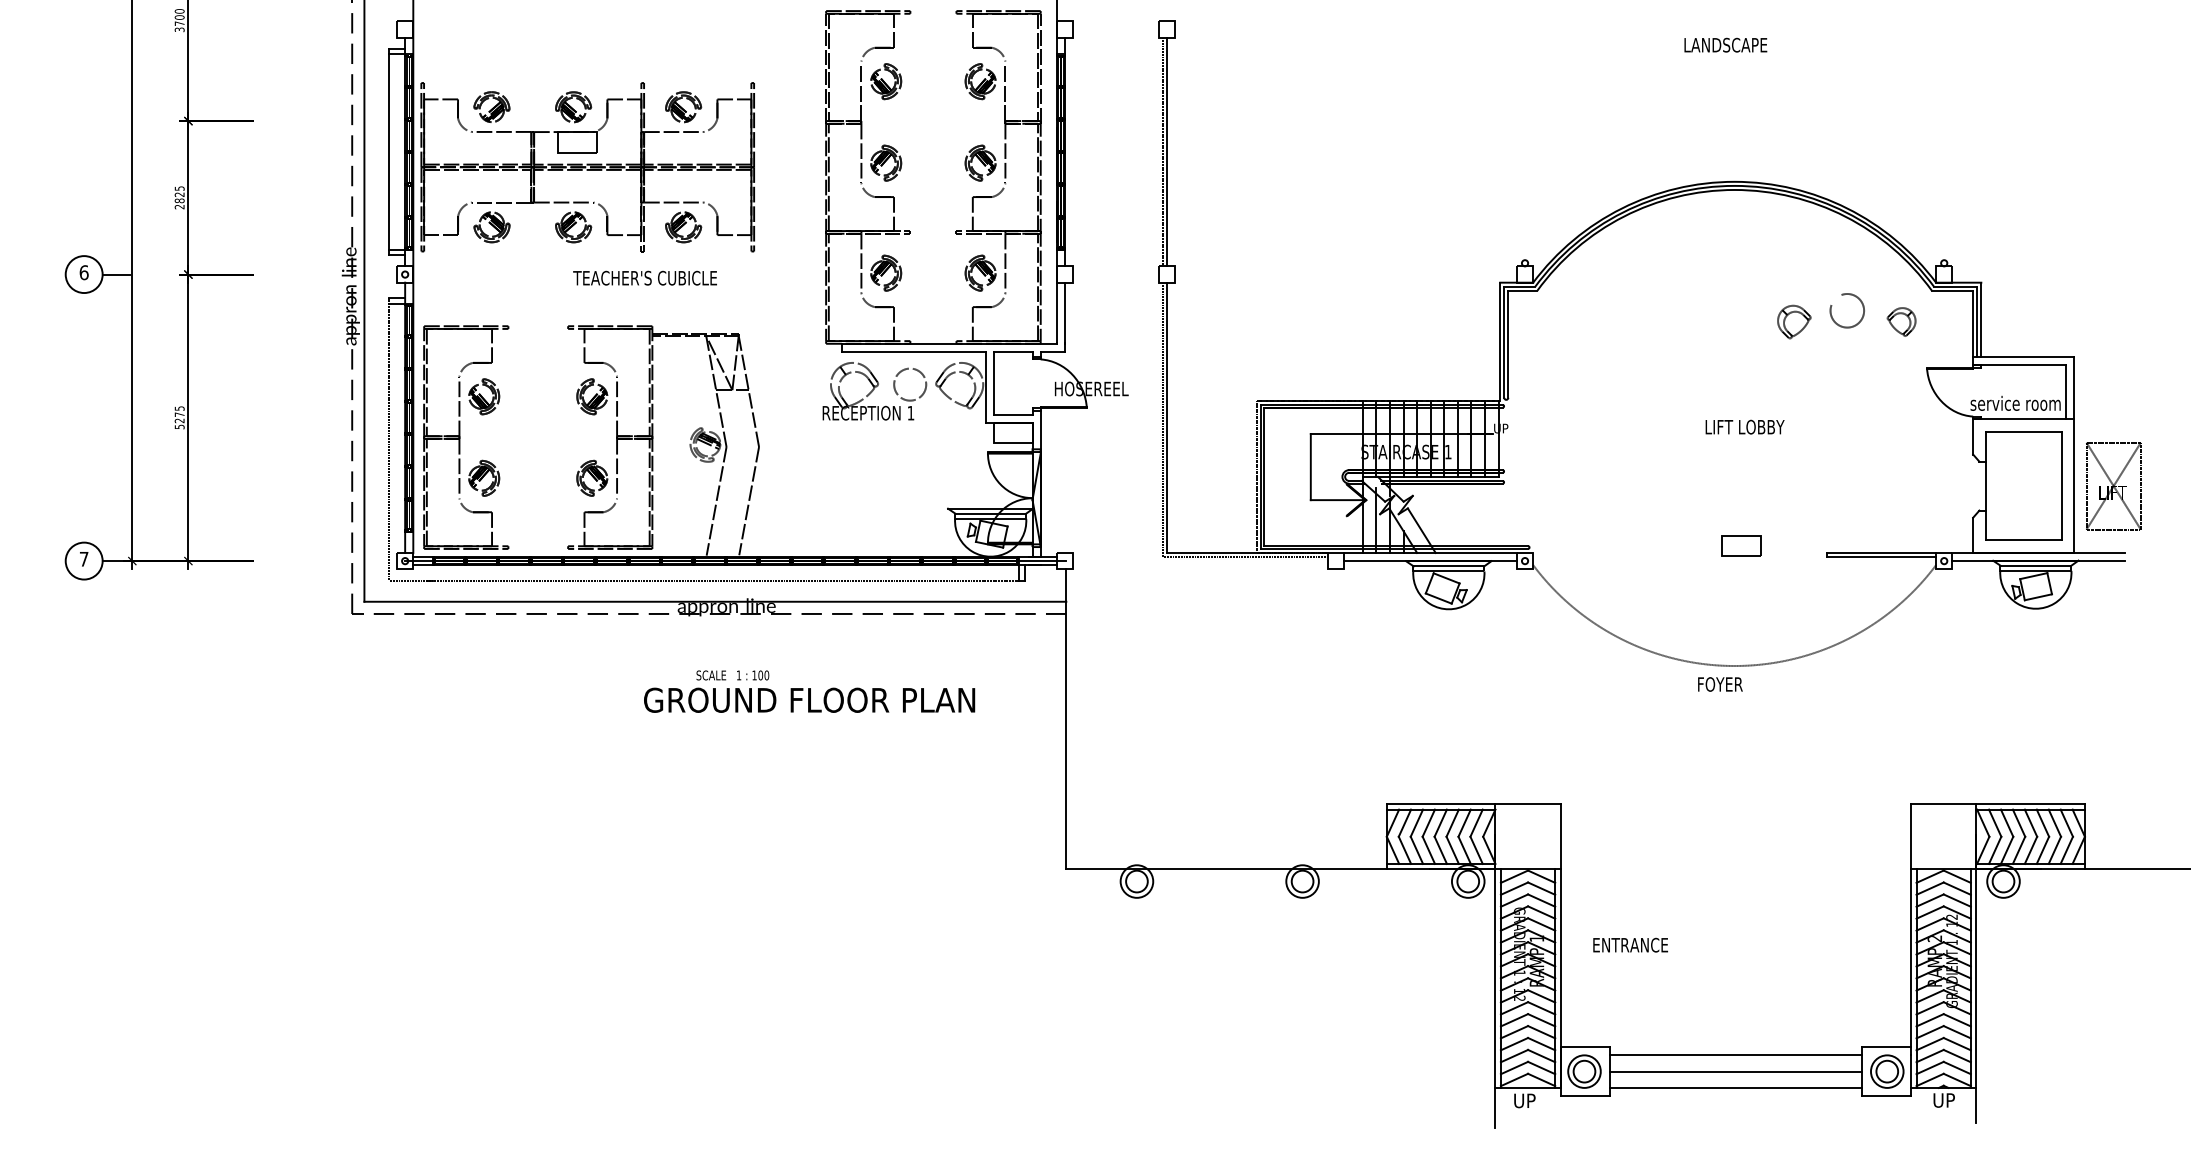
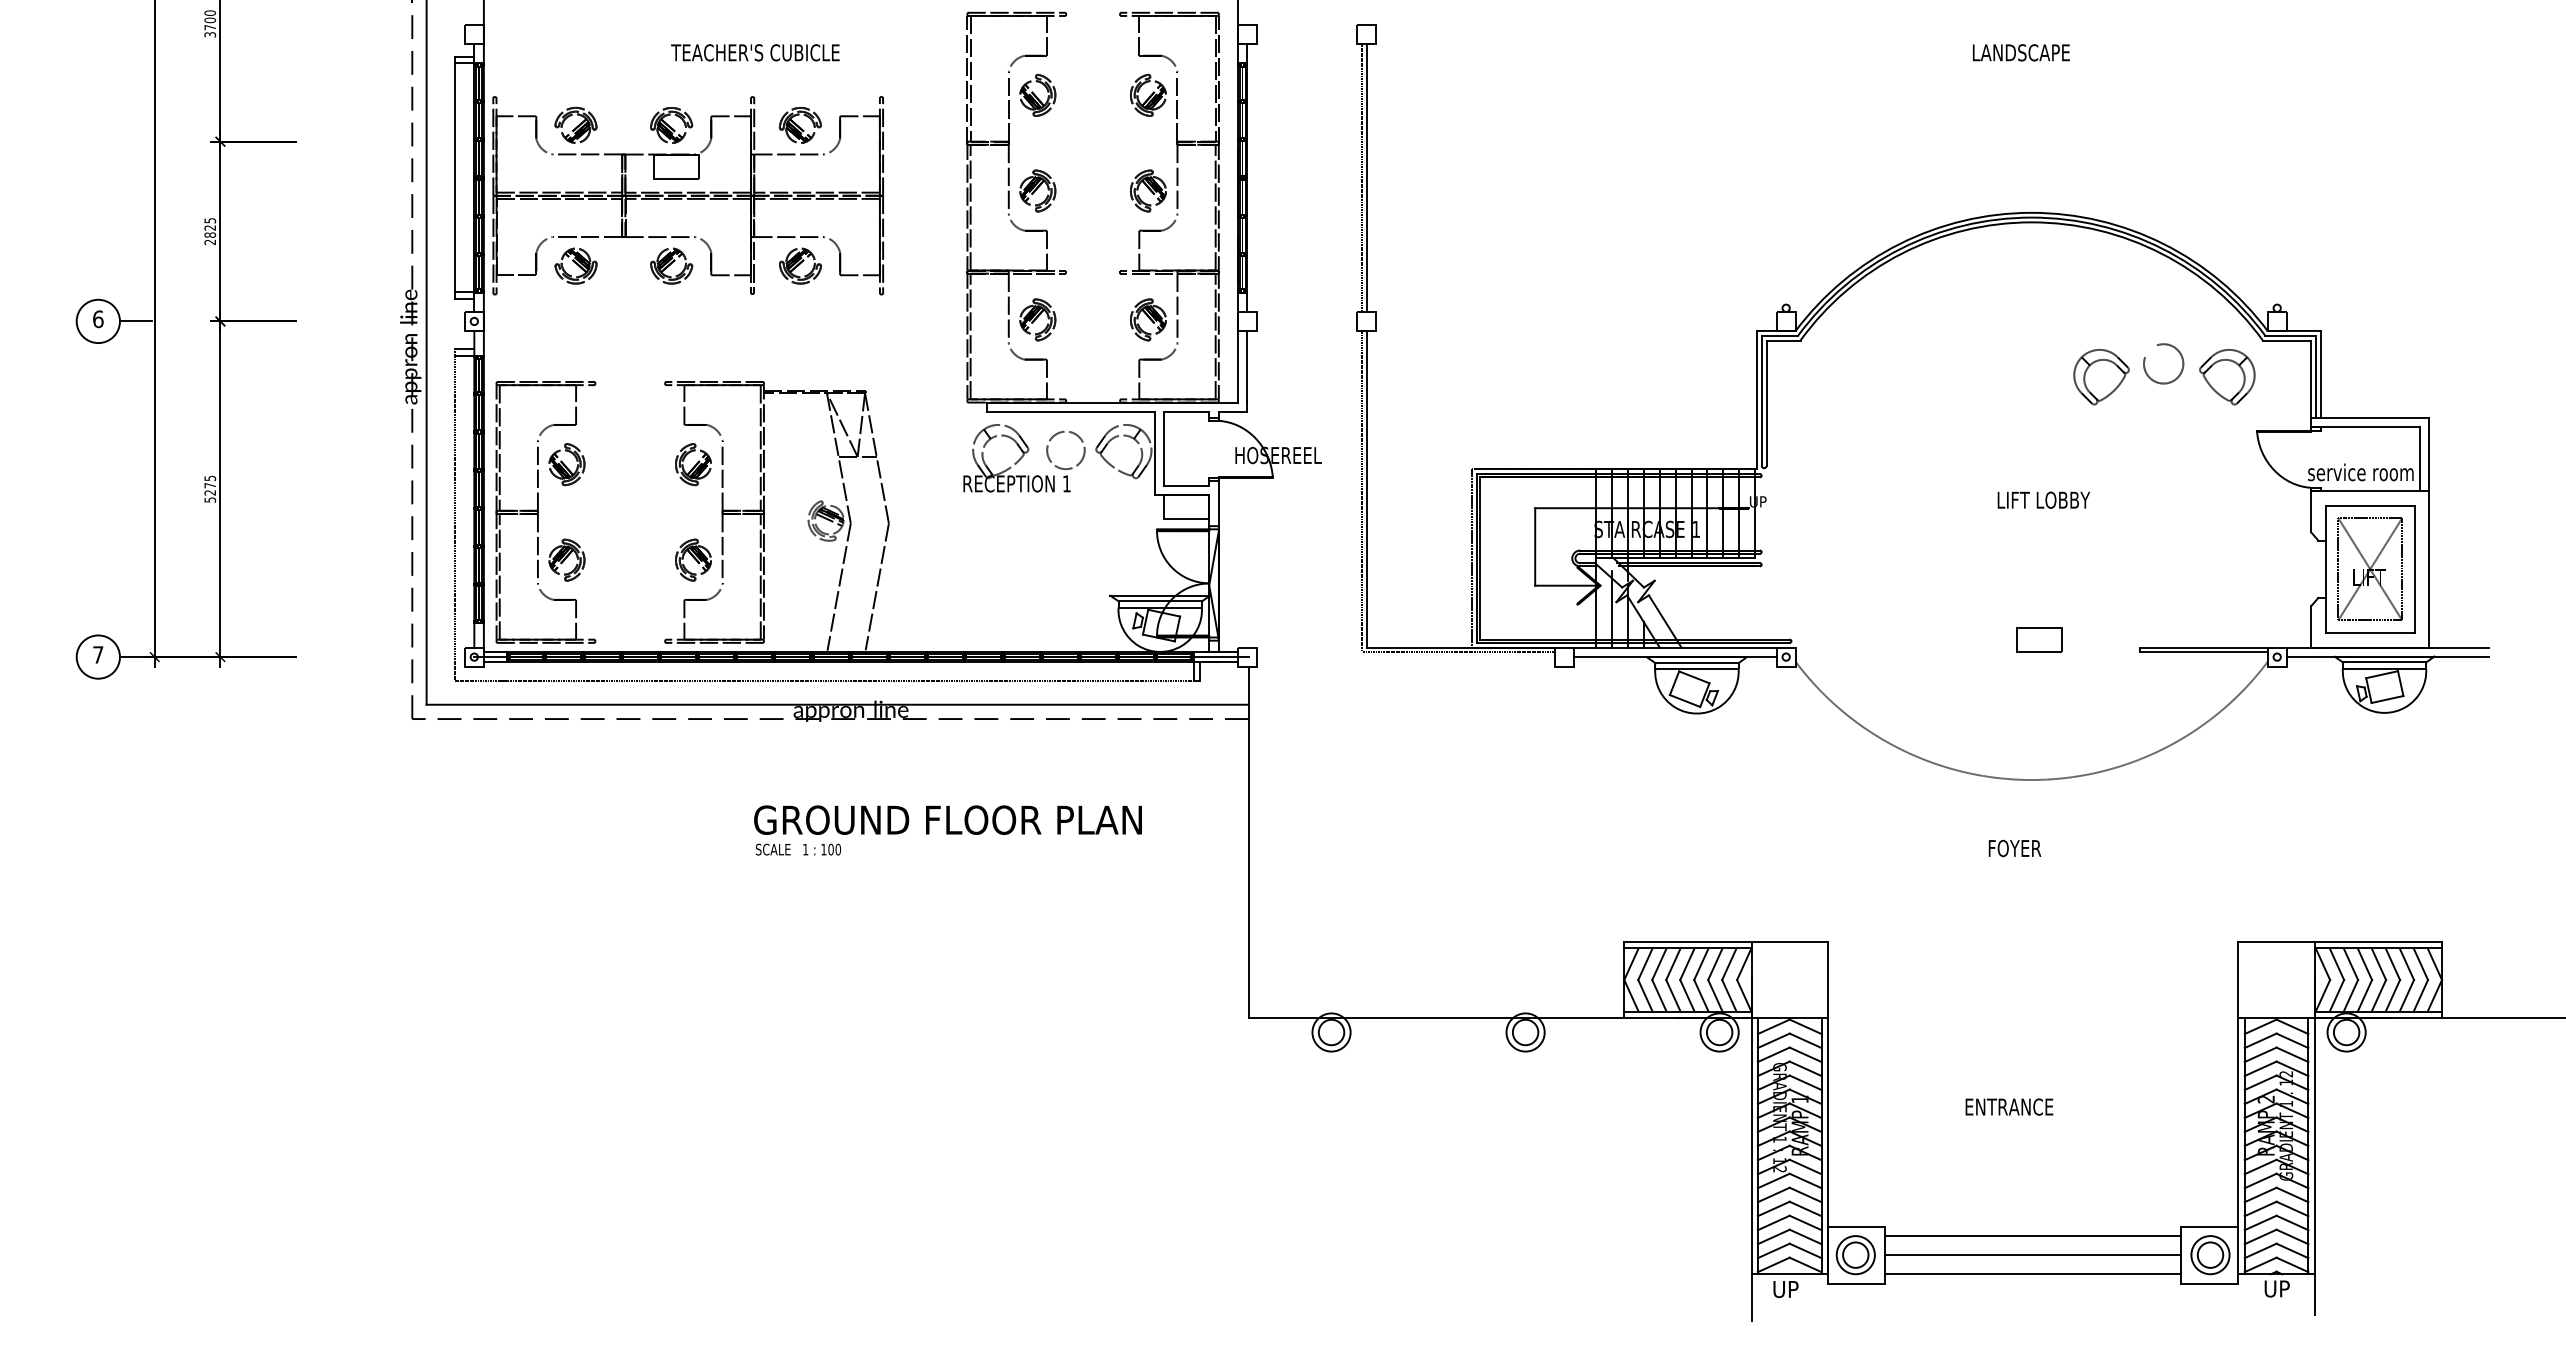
text: (644, 277) -> (754, 51), moved
part: (1794, 321) -> (2101, 376), size x1.43
part: (1901, 321) -> (2227, 376), size x1.67
part: (2113, 486) -> (2370, 569), moved
text: (732, 675) -> (798, 849), moved
text: (1720, 684) -> (2015, 848), moved
text: (1630, 944) -> (2009, 1106), moved

